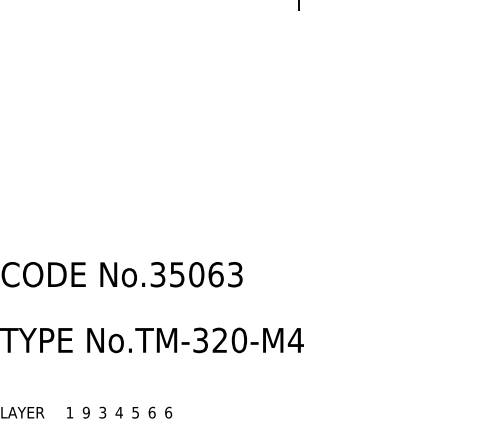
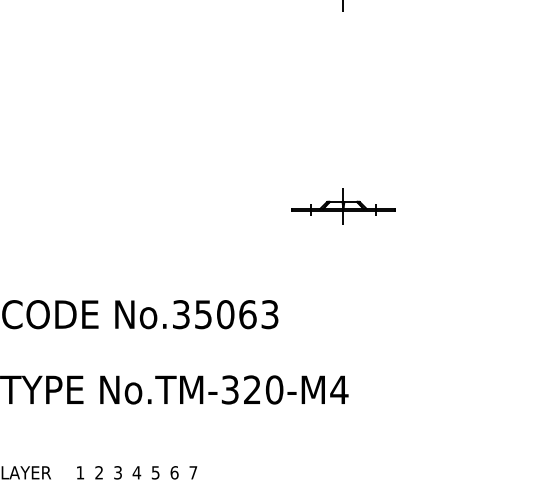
part: (299, 180) -> (343, 206), added
text: (86, 412) -> (99, 472), 9 -> 2
text: (168, 412) -> (193, 472), 6 -> 7

